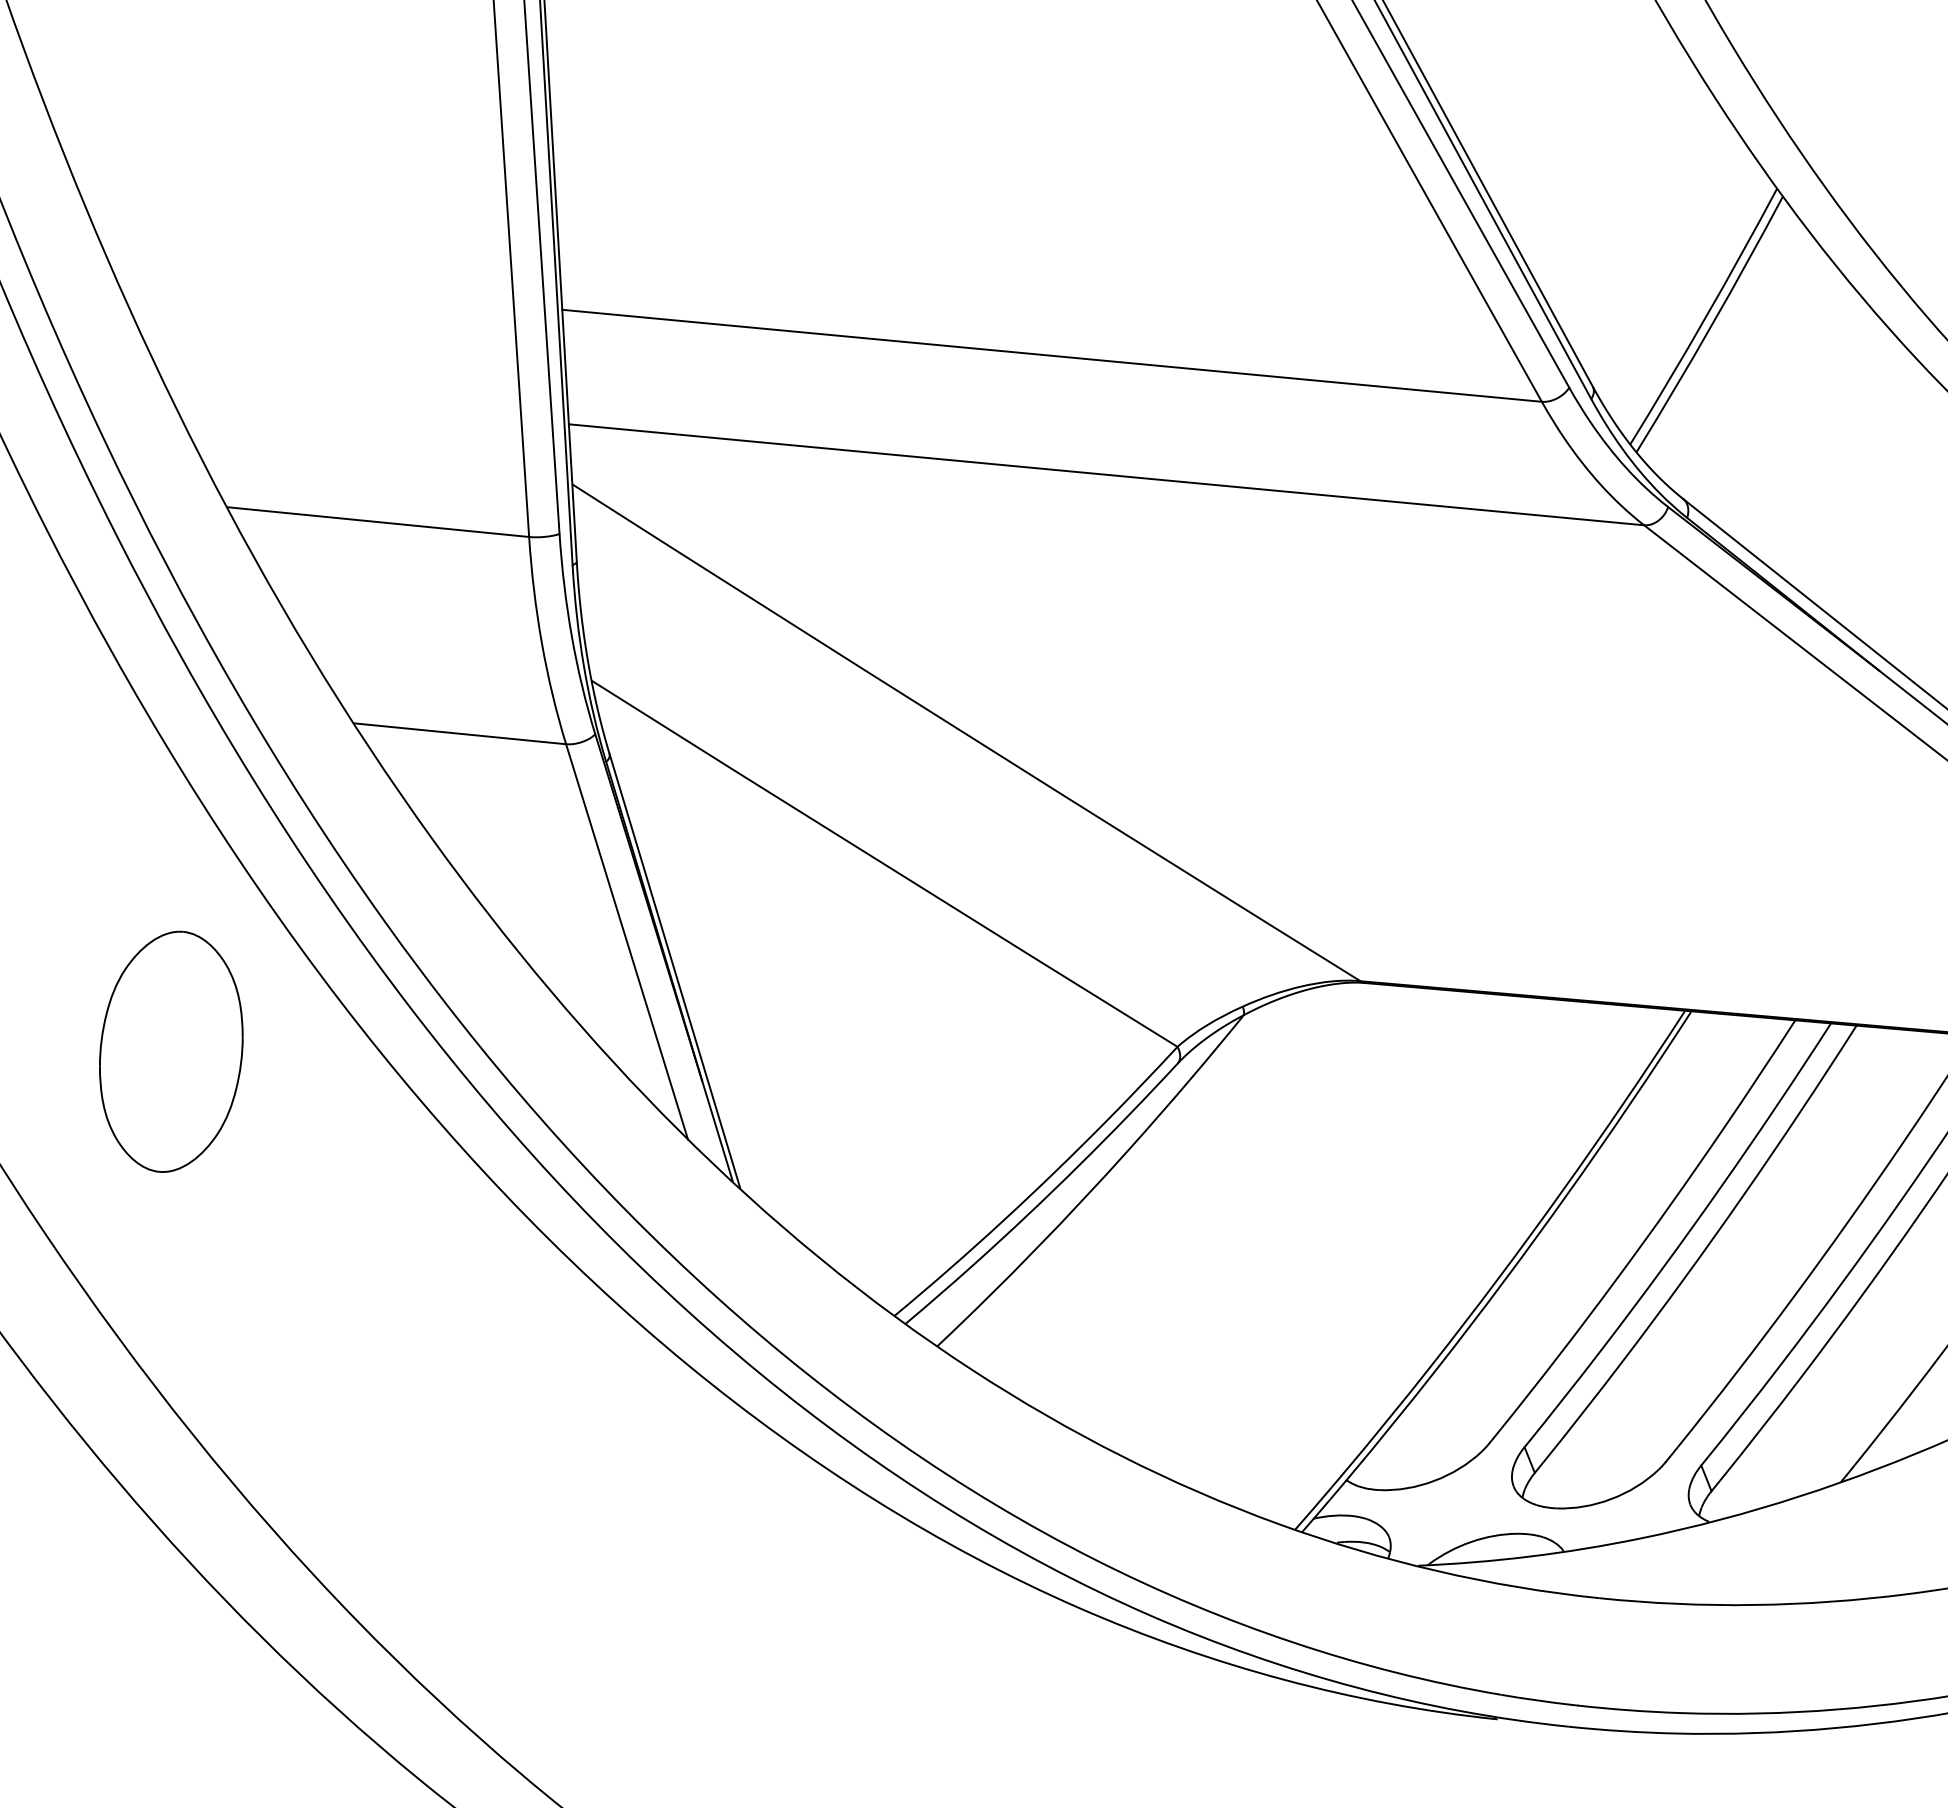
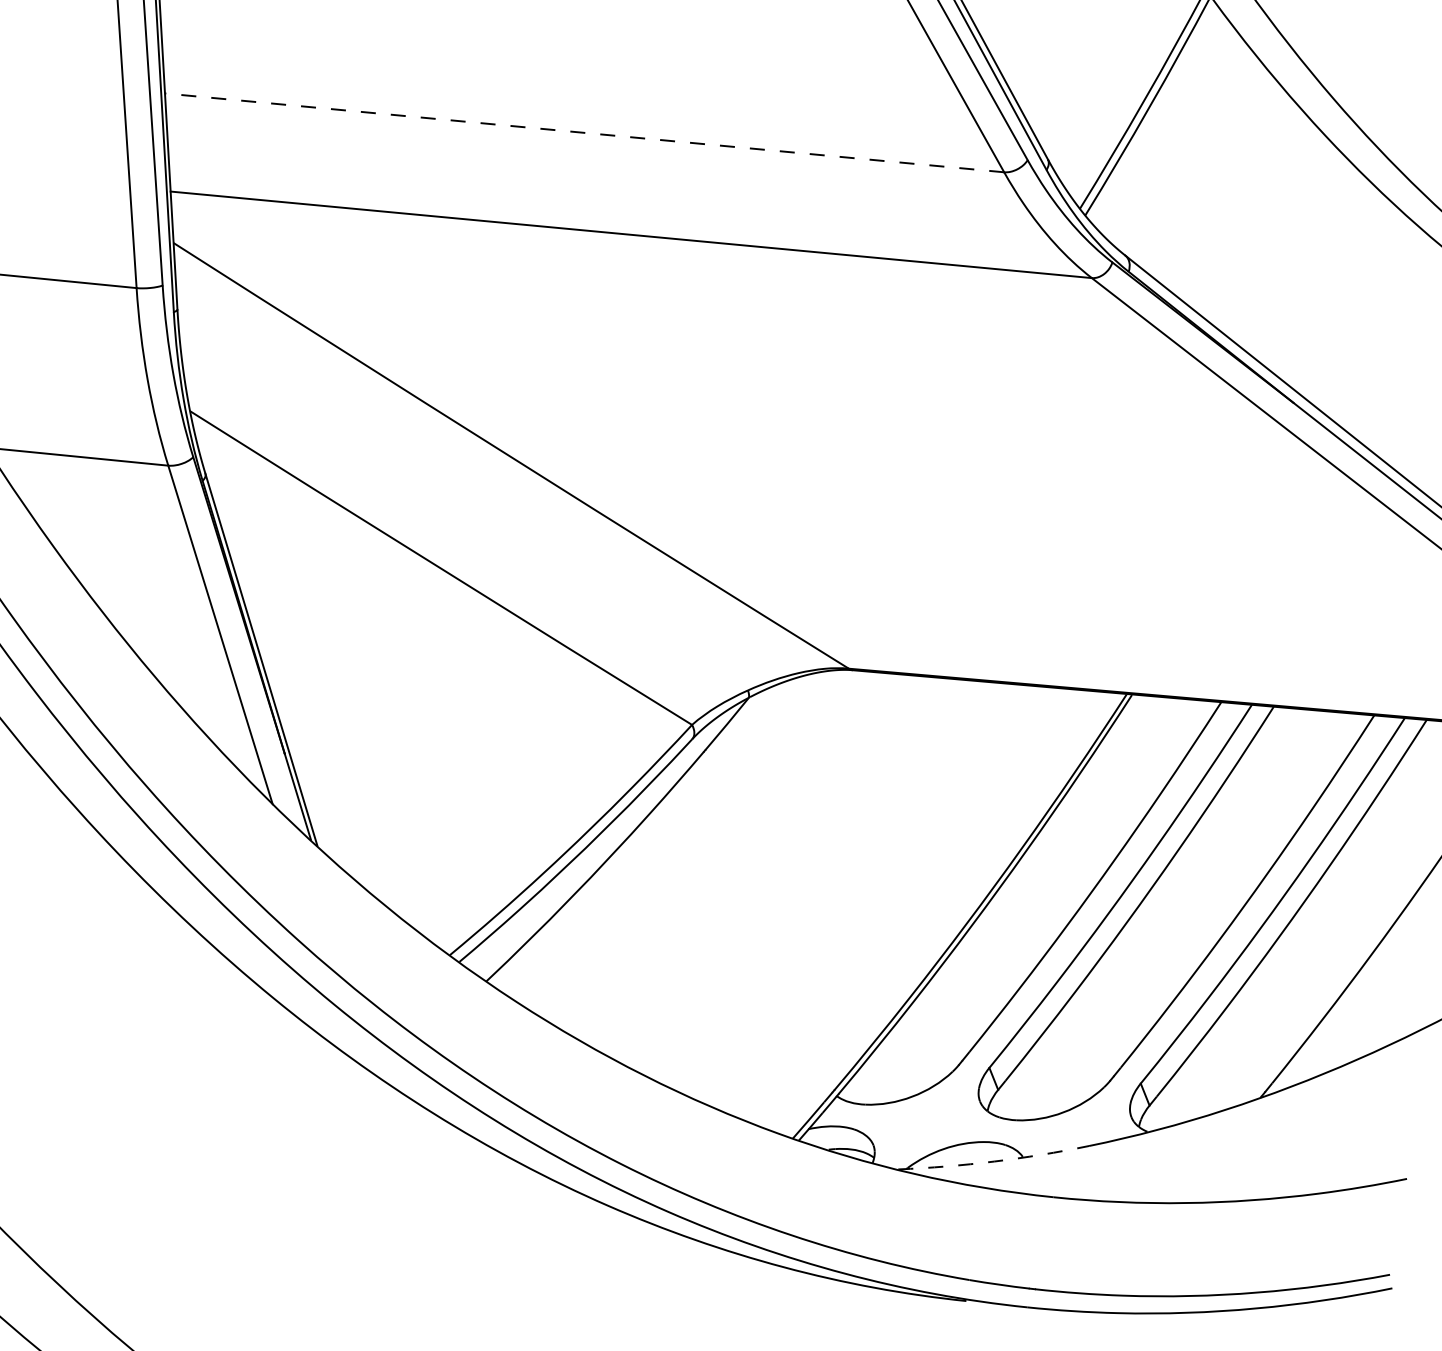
line: (1052, 355) -> (584, 132), solid -> dashed
arc: (1530, 1556) -> (994, 1161), solid -> dashed

